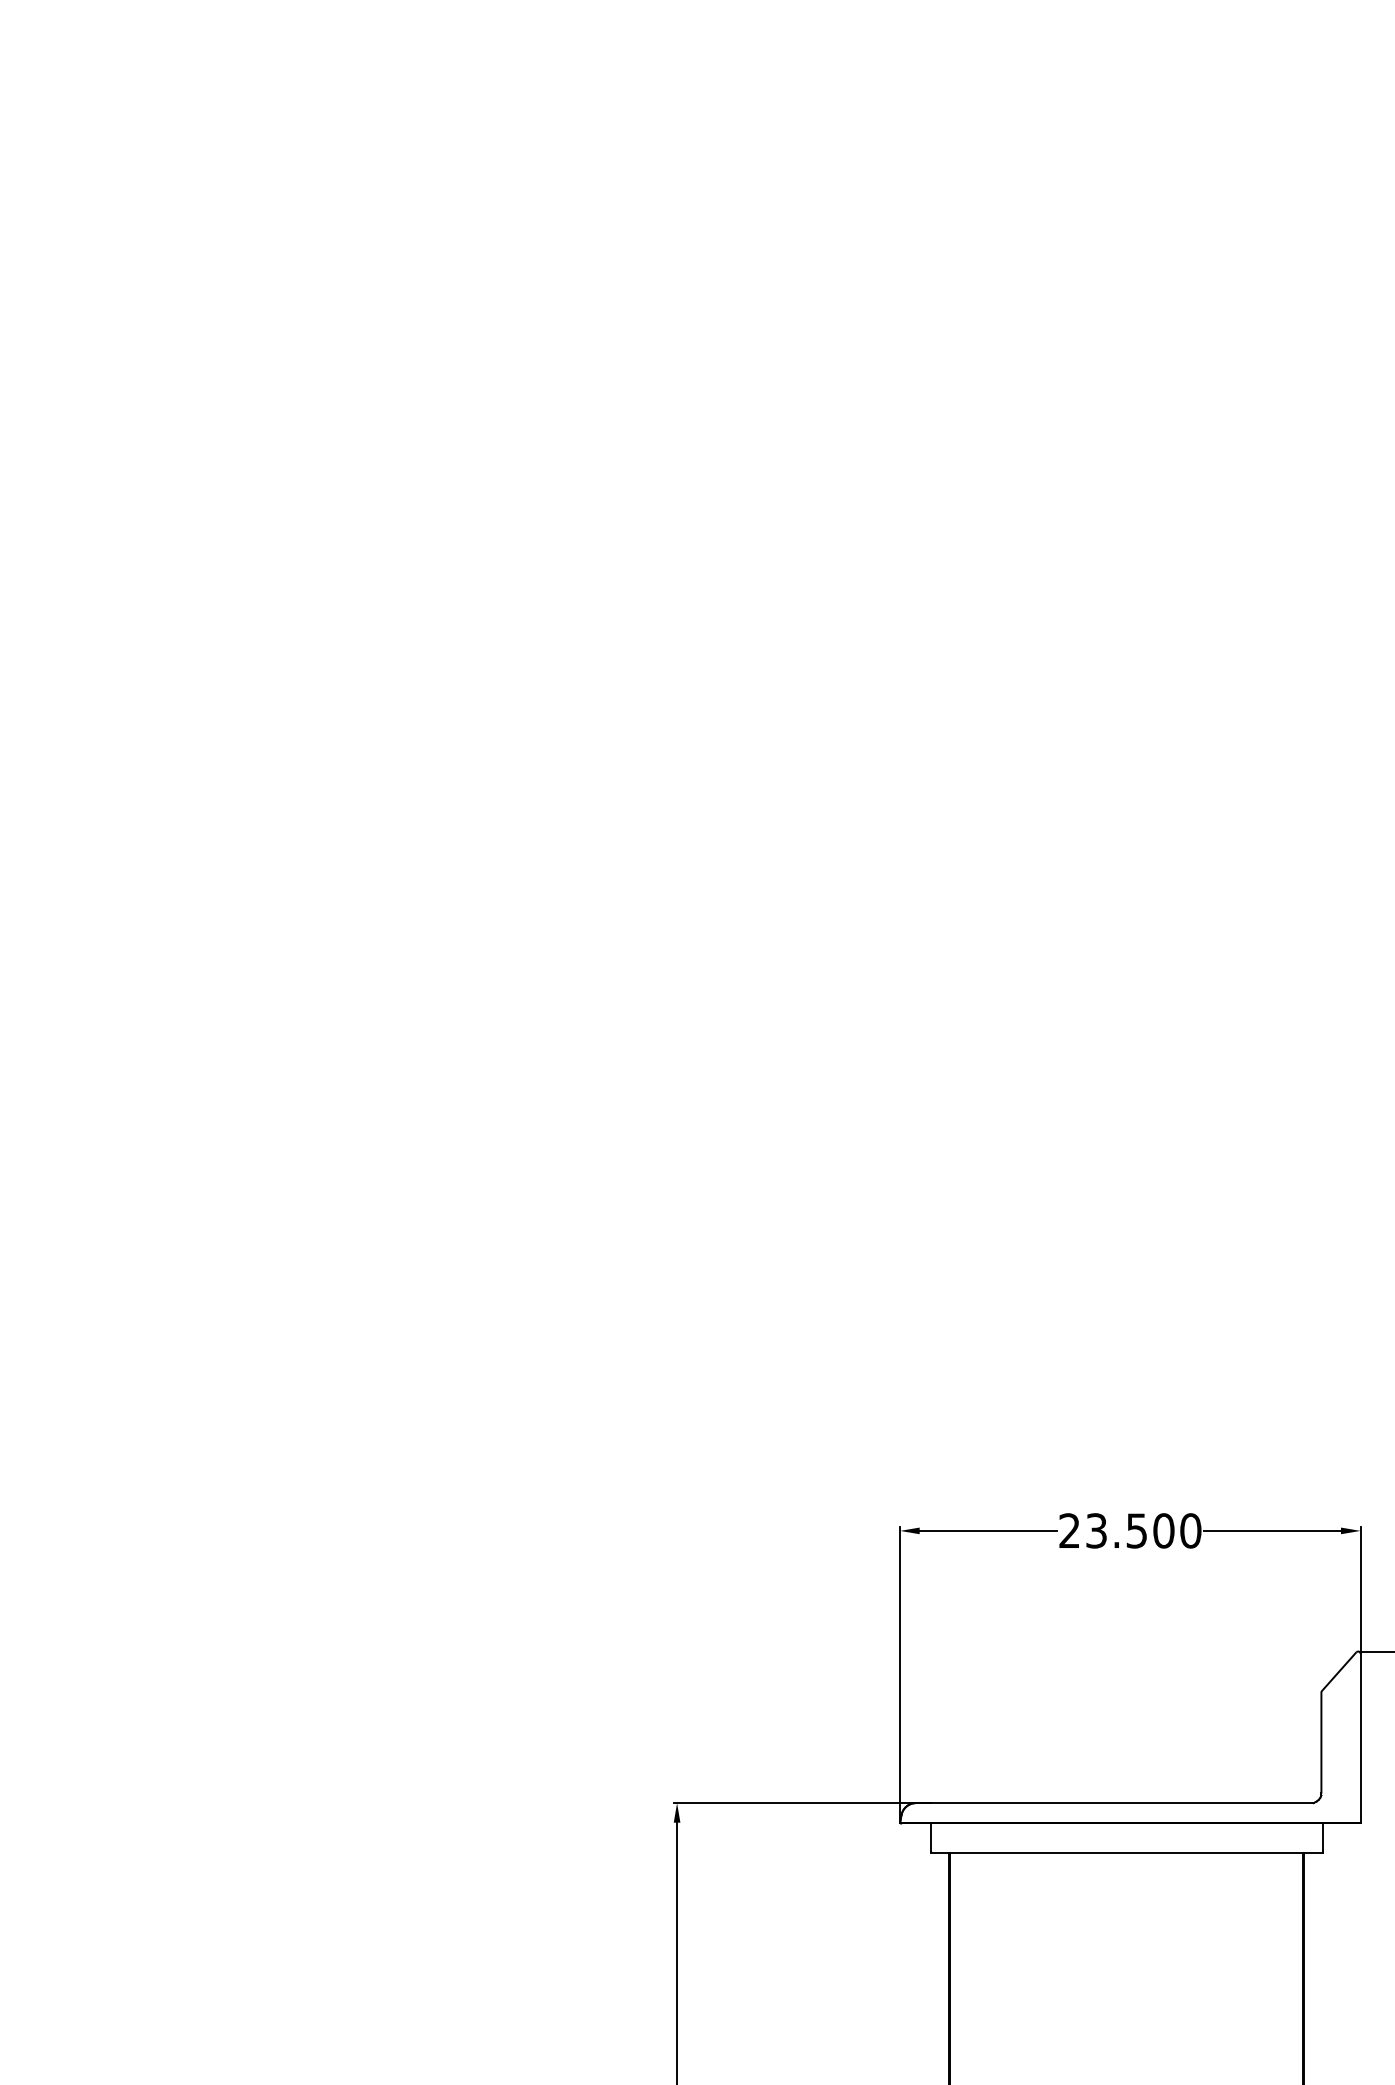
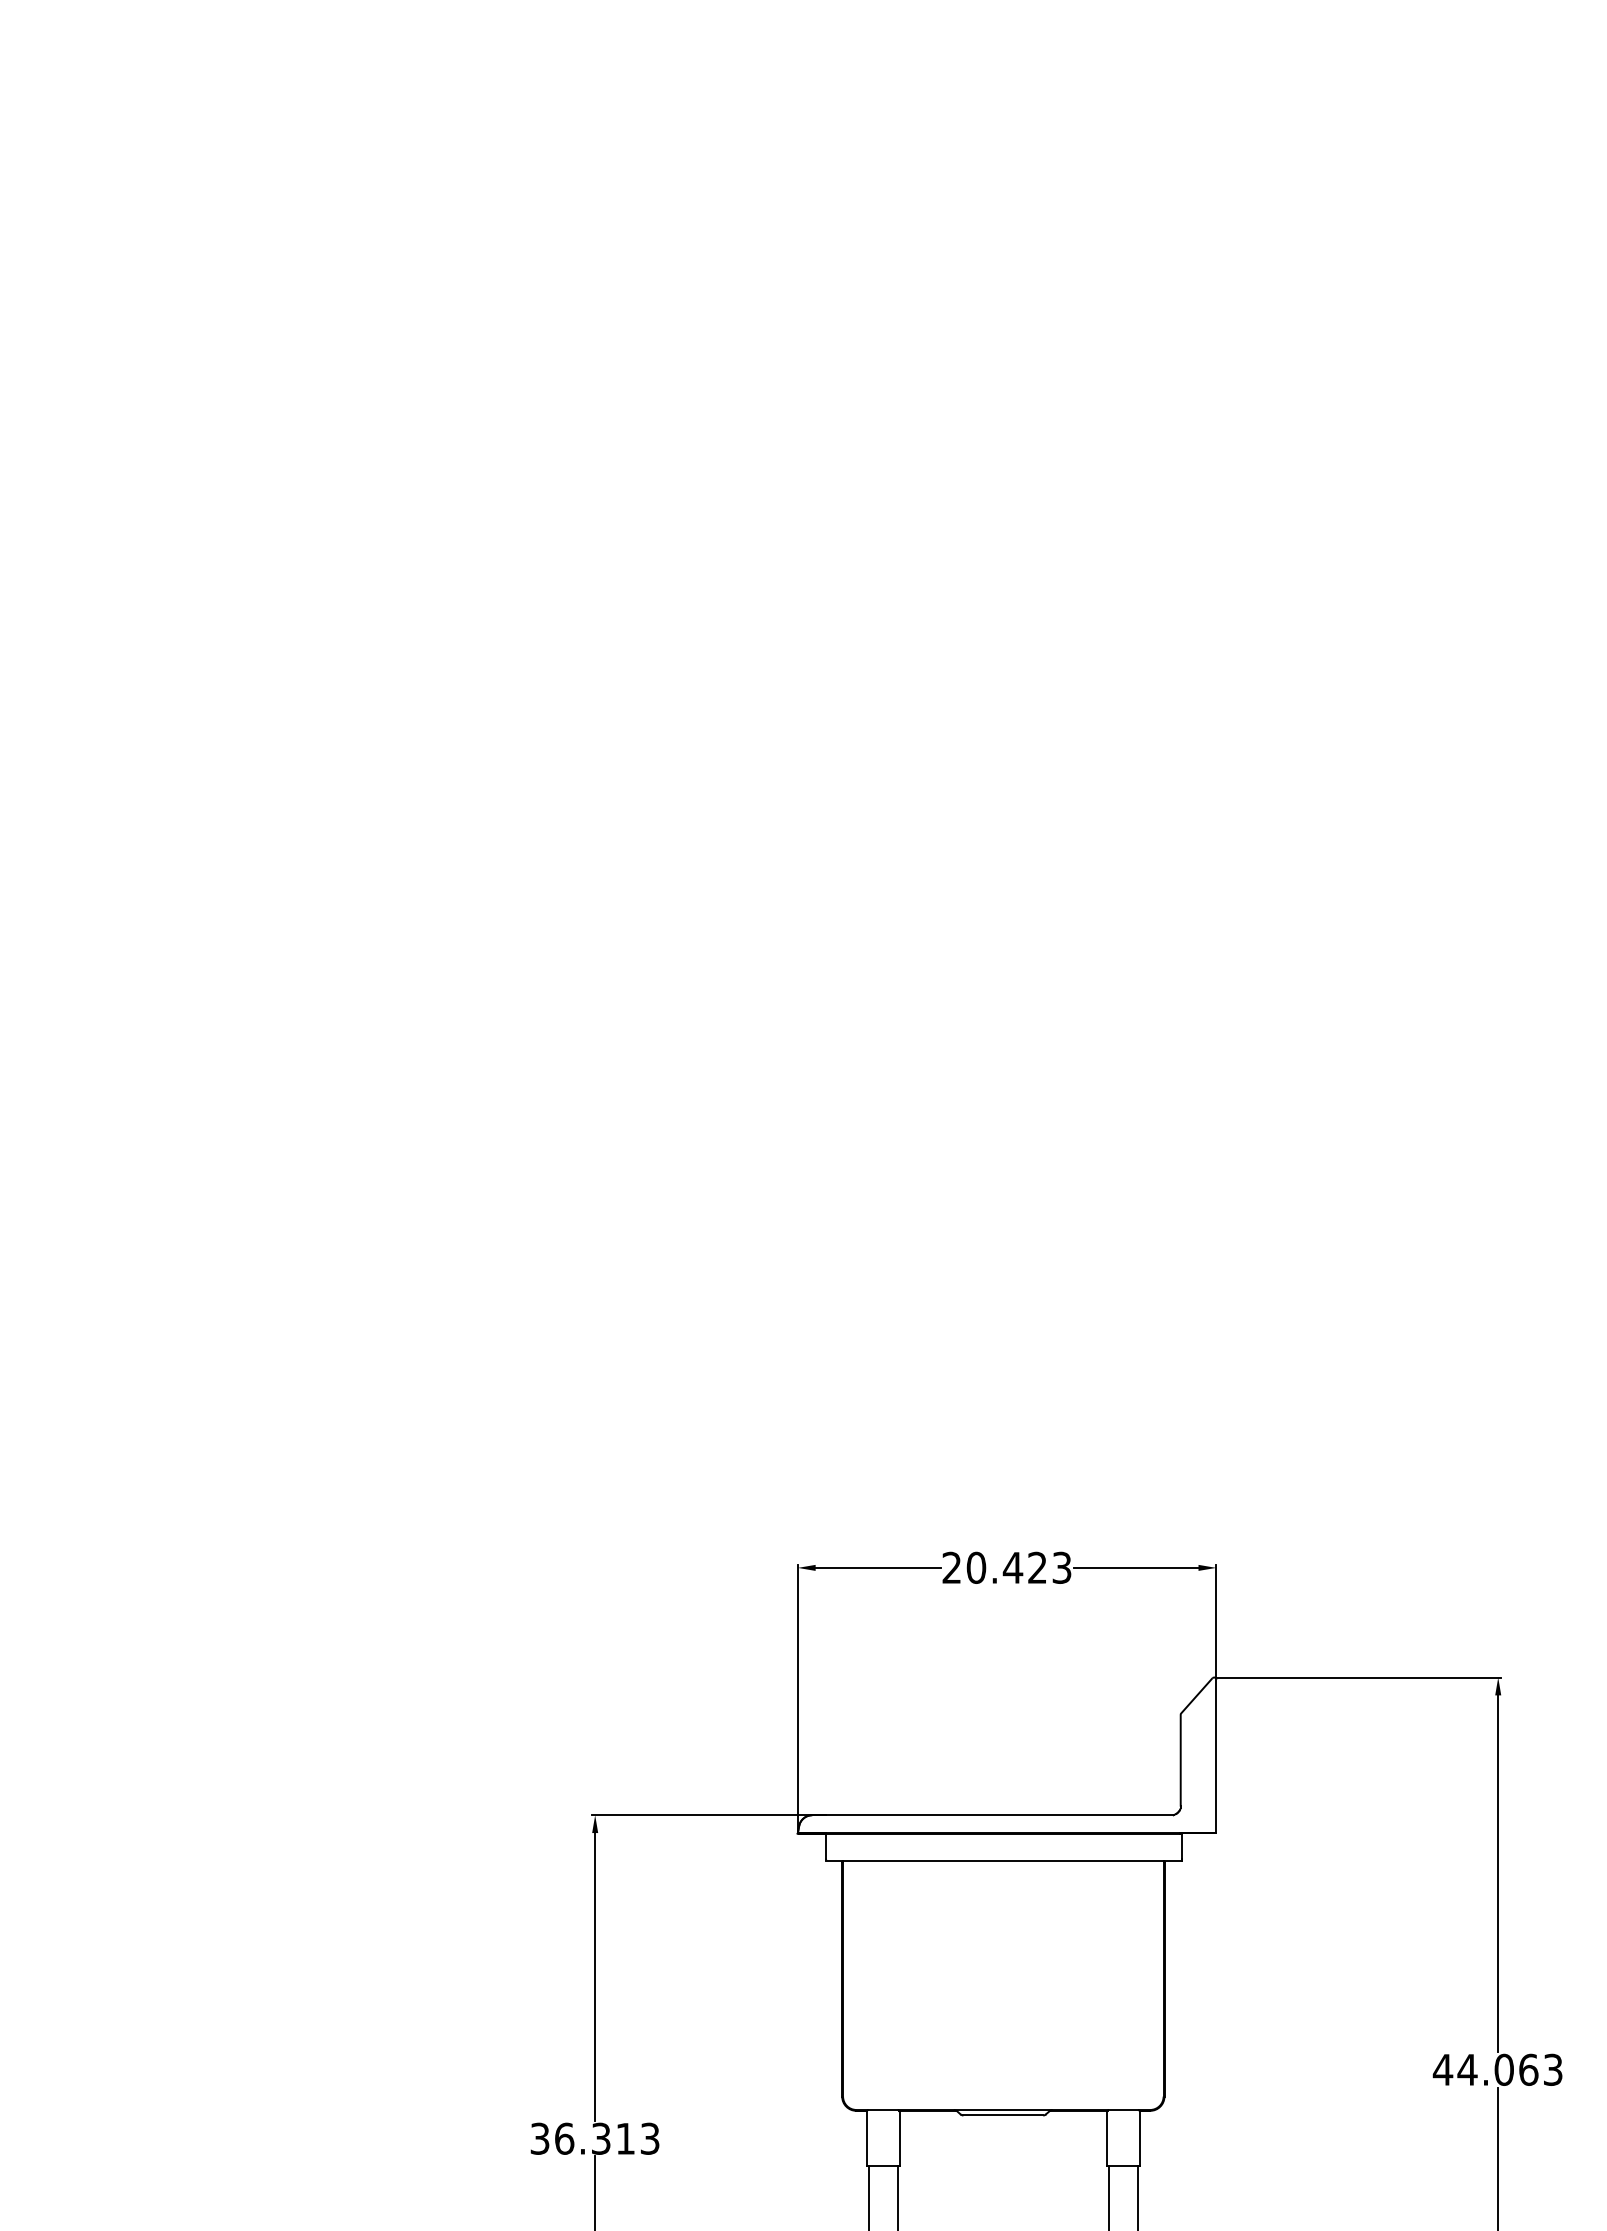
text: (1142, 1530) -> (1018, 1567), 23.500 -> 20.423

